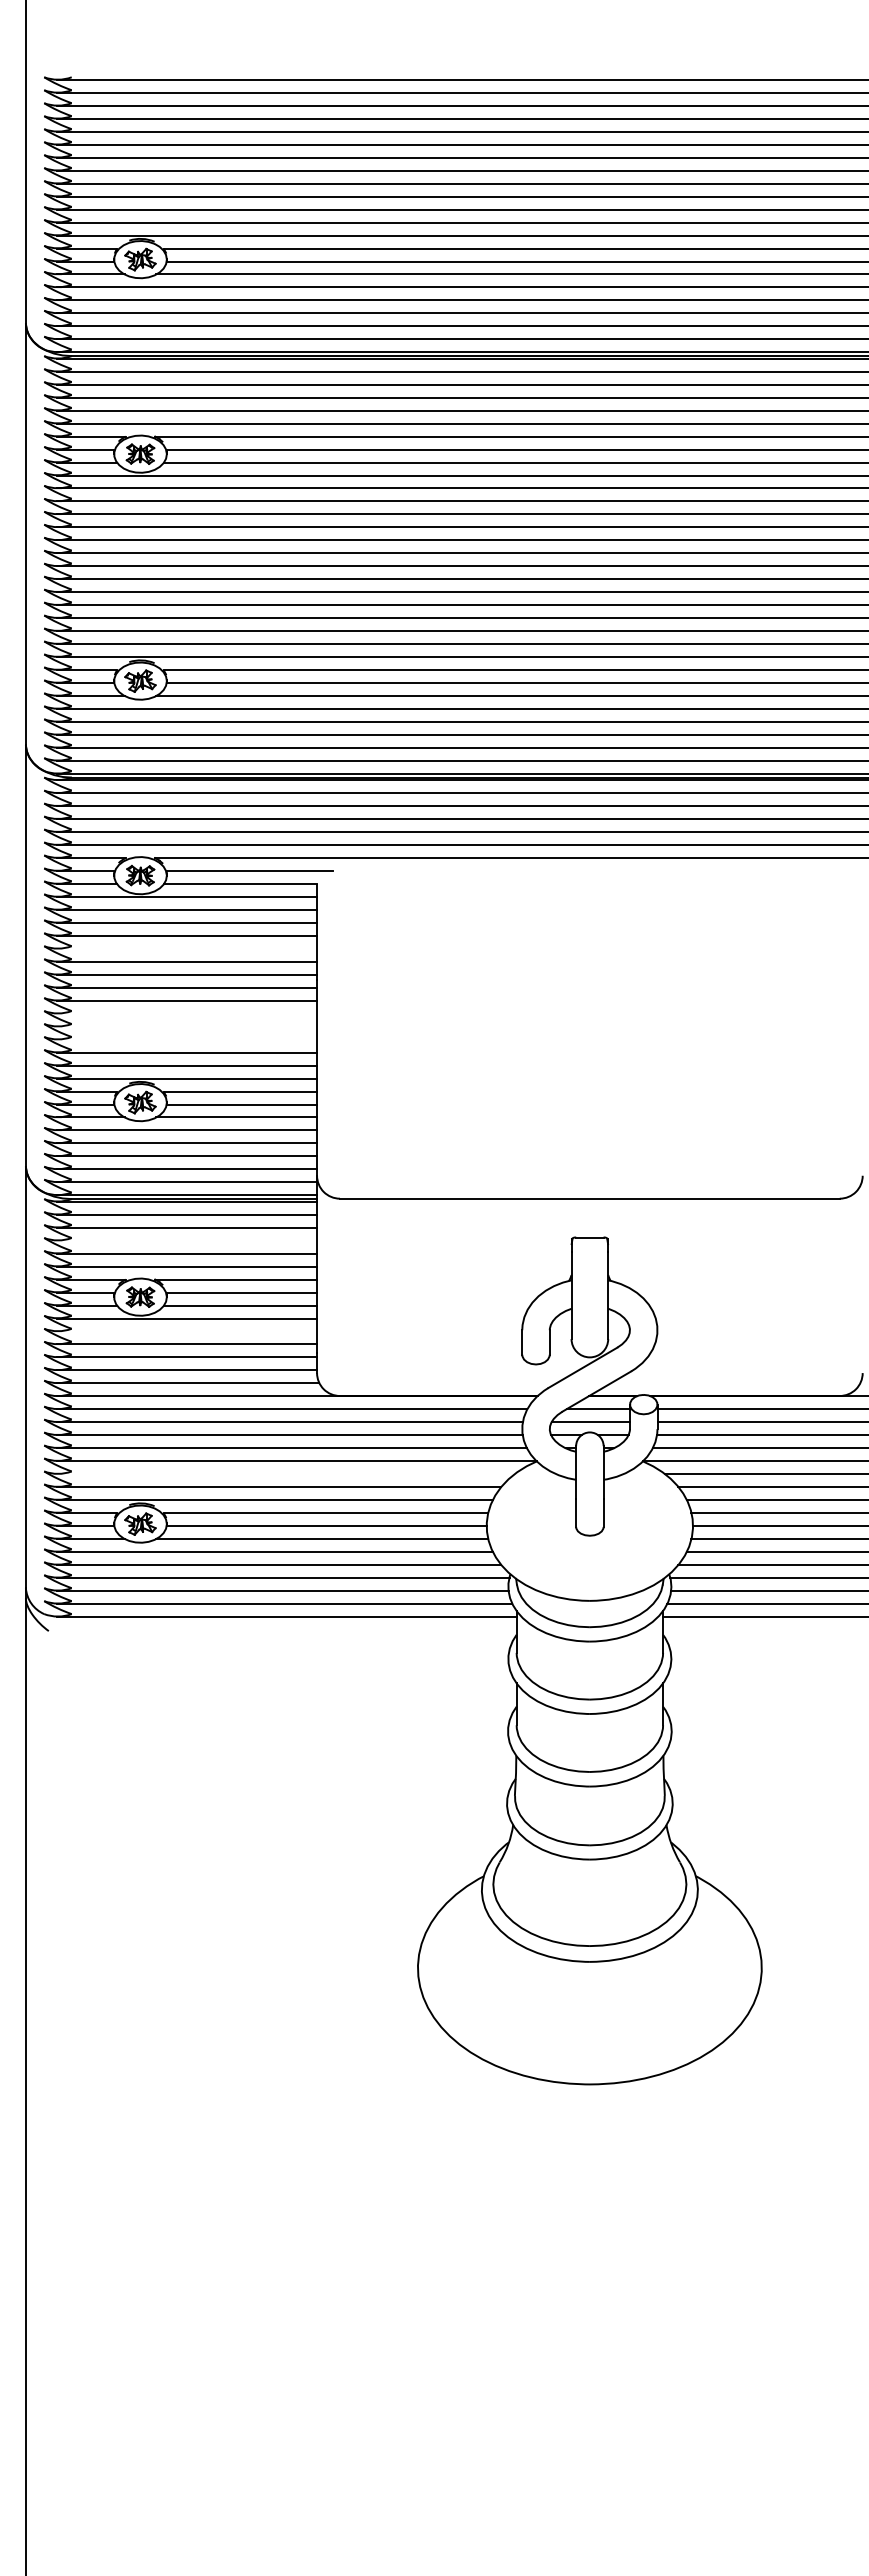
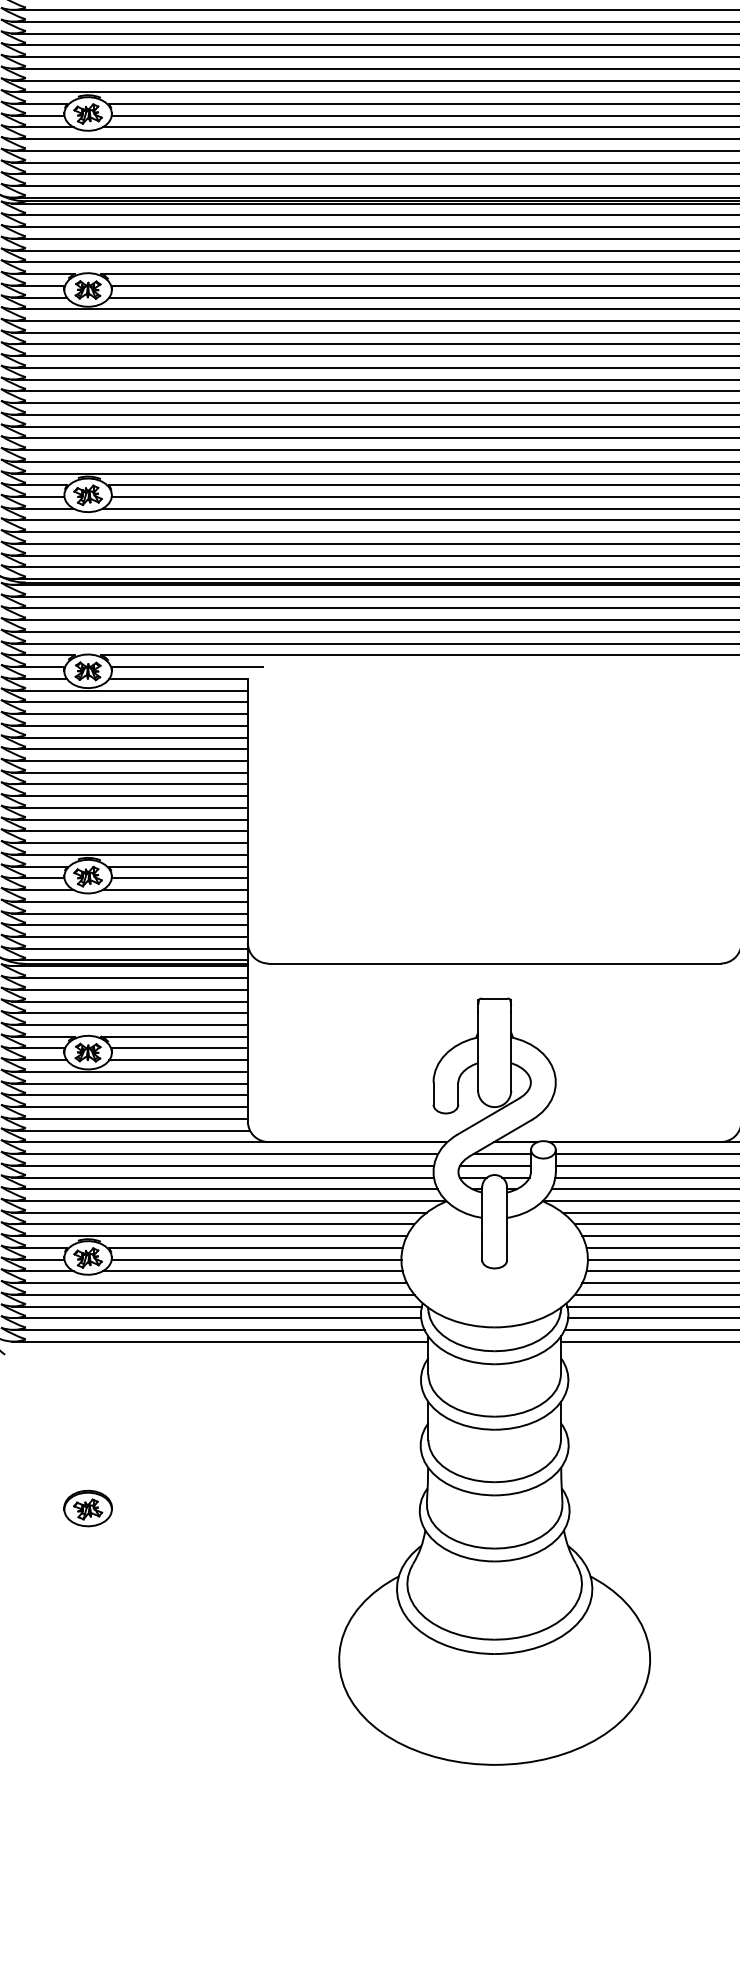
line: (186, 948) -> (129, 737), added
line: (186, 1013) -> (129, 796), added
line: (186, 1026) -> (129, 807), added
line: (186, 1039) -> (129, 819), added
line: (186, 1240) -> (129, 1001), added
line: (186, 1331) -> (129, 1083), added
line: (285, 1474) -> (219, 1213), added
part: (140, 1800) -> (88, 1508), added

